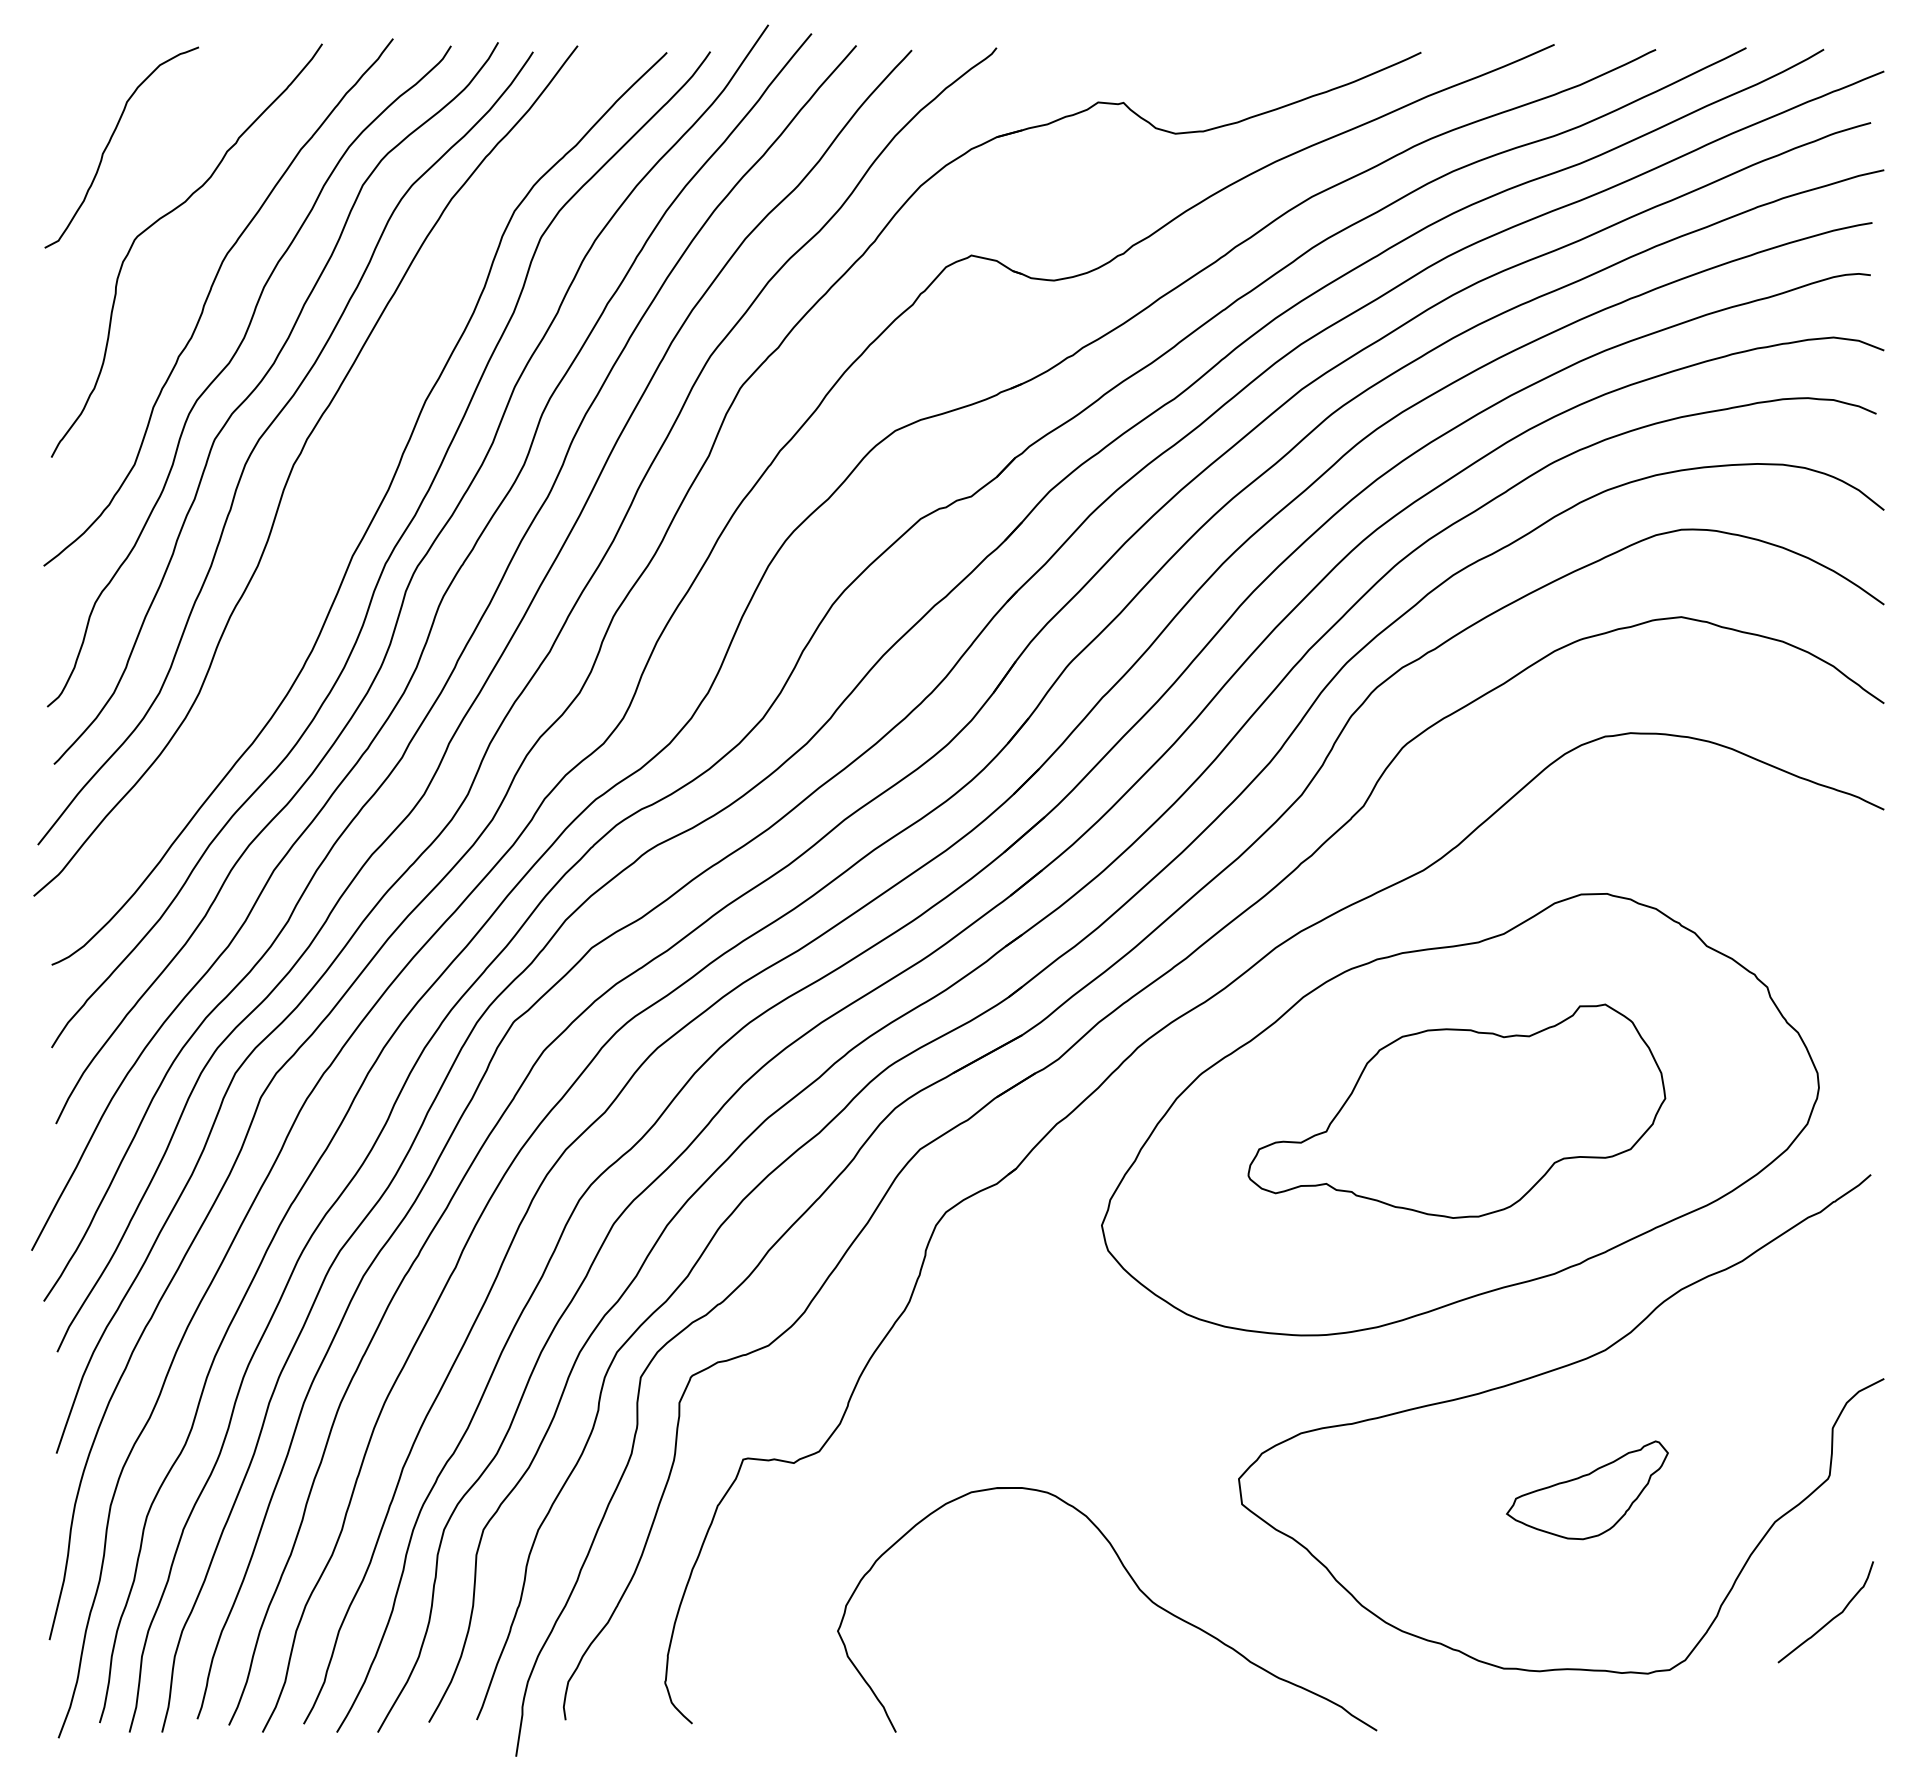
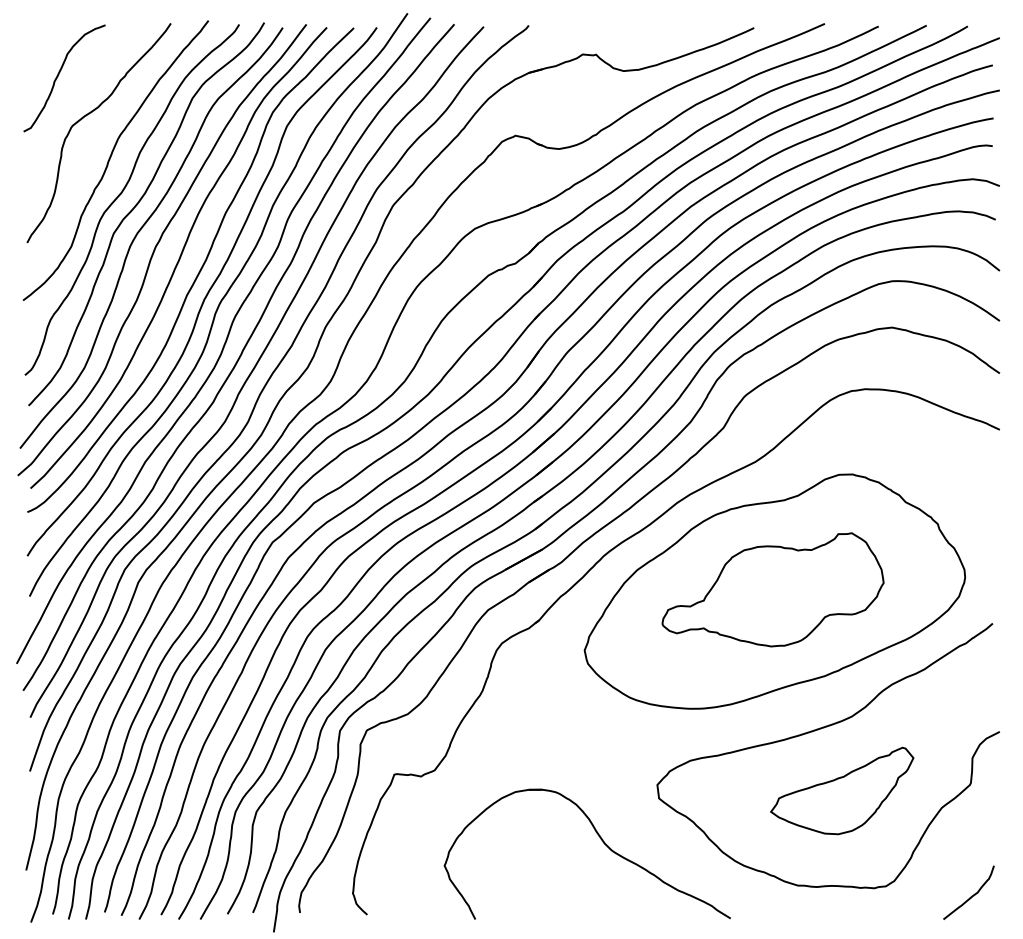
curve: (338, 485) -> (179, 257), added
part: (1587, 1489) -> (842, 790), size x1.67
curve: (1830, 1617) -> (971, 895), moved

